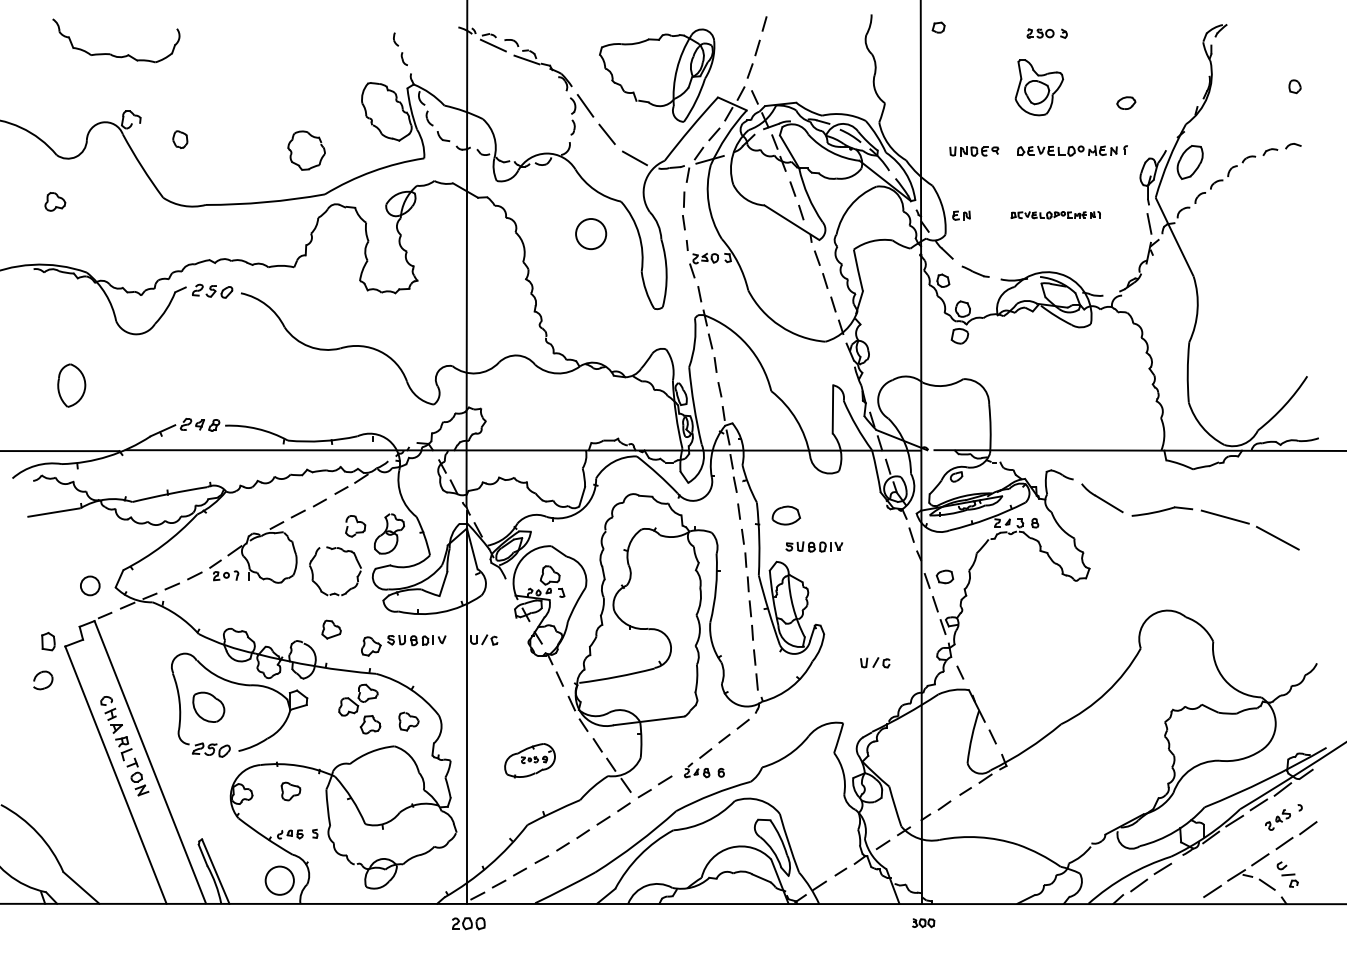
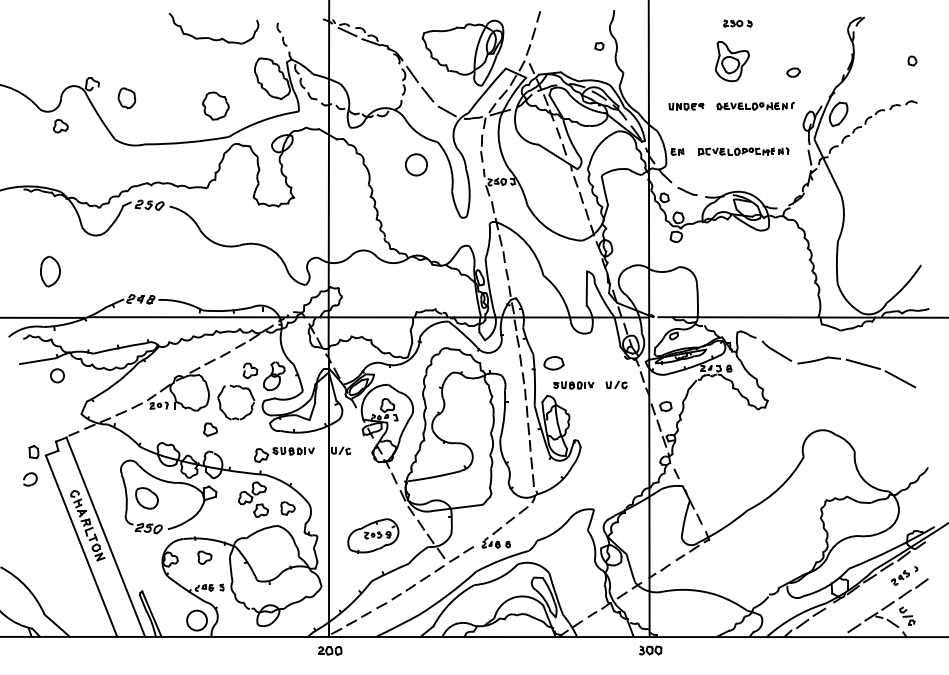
part: (938, 27) -> (599, 46), moved
part: (111, 53) -> (210, 37), moved
part: (179, 139) -> (126, 98), size x1.67
part: (54, 202) -> (60, 126), moved
part: (1055, 215) -> (743, 151), size x1.43
circle: (90, 585) -> (57, 375), moved
part: (331, 629) -> (210, 429), moved
part: (874, 662) -> (616, 384), moved
part: (530, 759) -> (373, 535), size x1.43
part: (923, 923) -> (650, 650), size x1.43

